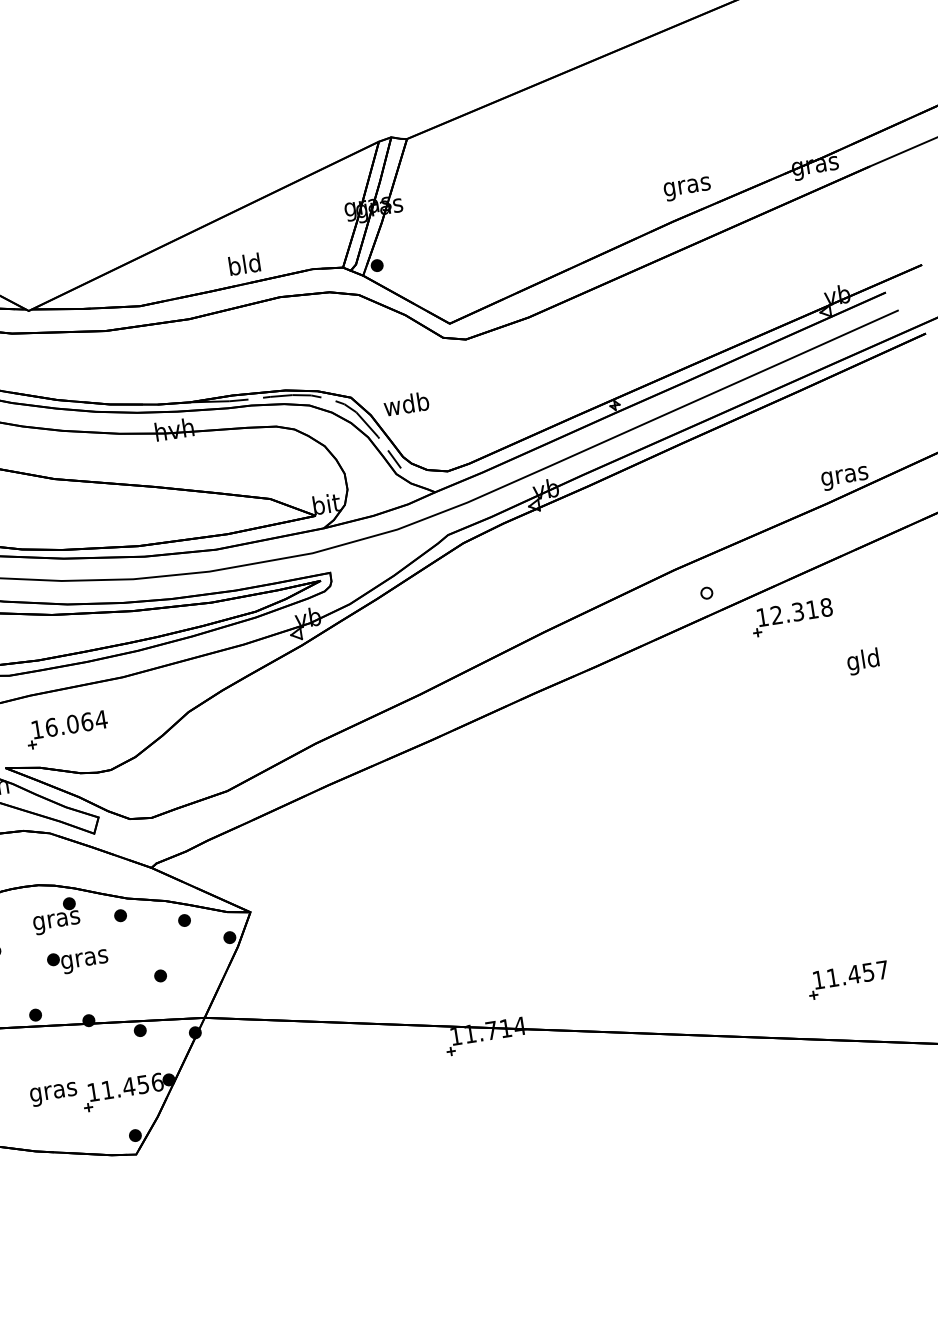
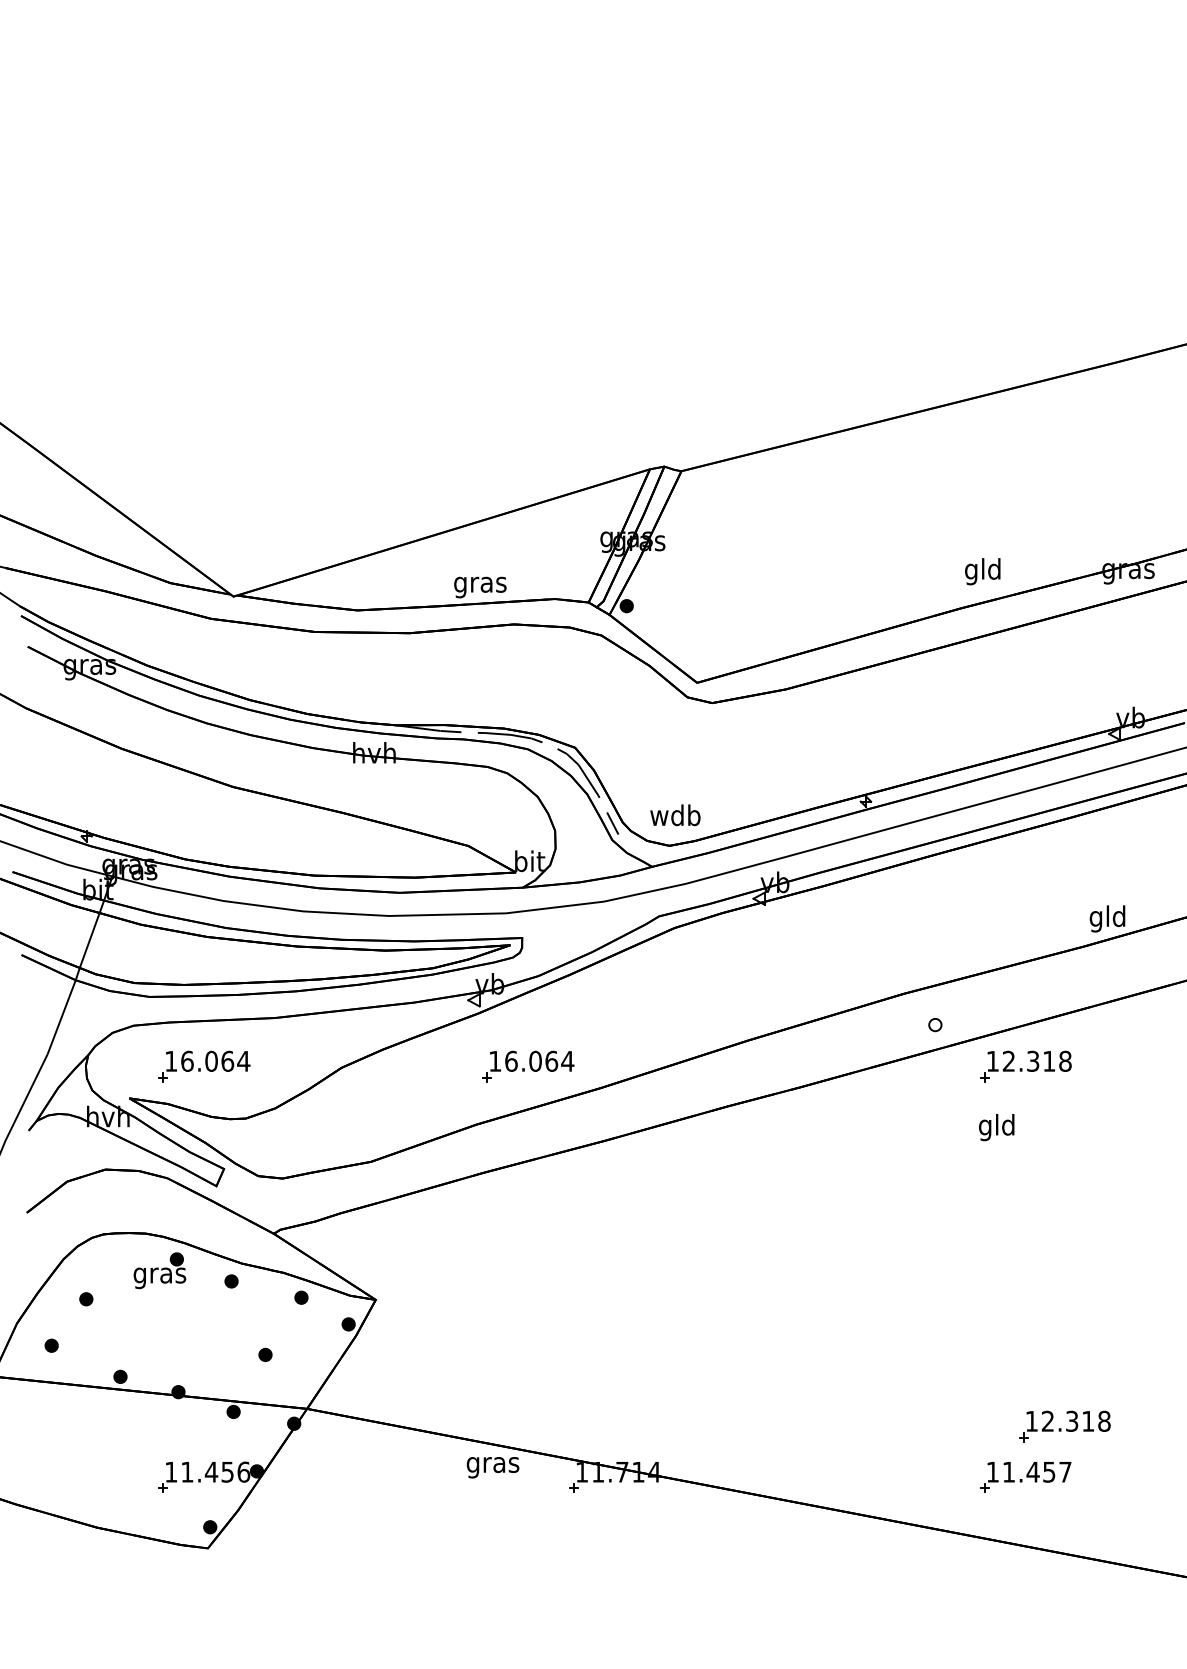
text: (687, 186) -> (983, 571), gras -> gld
text: (245, 266) -> (480, 584), bld -> gras
text: (406, 404) -> (675, 815), moved
text: (844, 475) -> (1107, 918), gras -> gld
text: (863, 661) -> (996, 1127), moved
part: (353, 685) -> (528, 1066), added
part: (875, 929) -> (1064, 1426), added
part: (77, 960) -> (176, 1323), removed
text: (53, 1094) -> (492, 1467), moved

